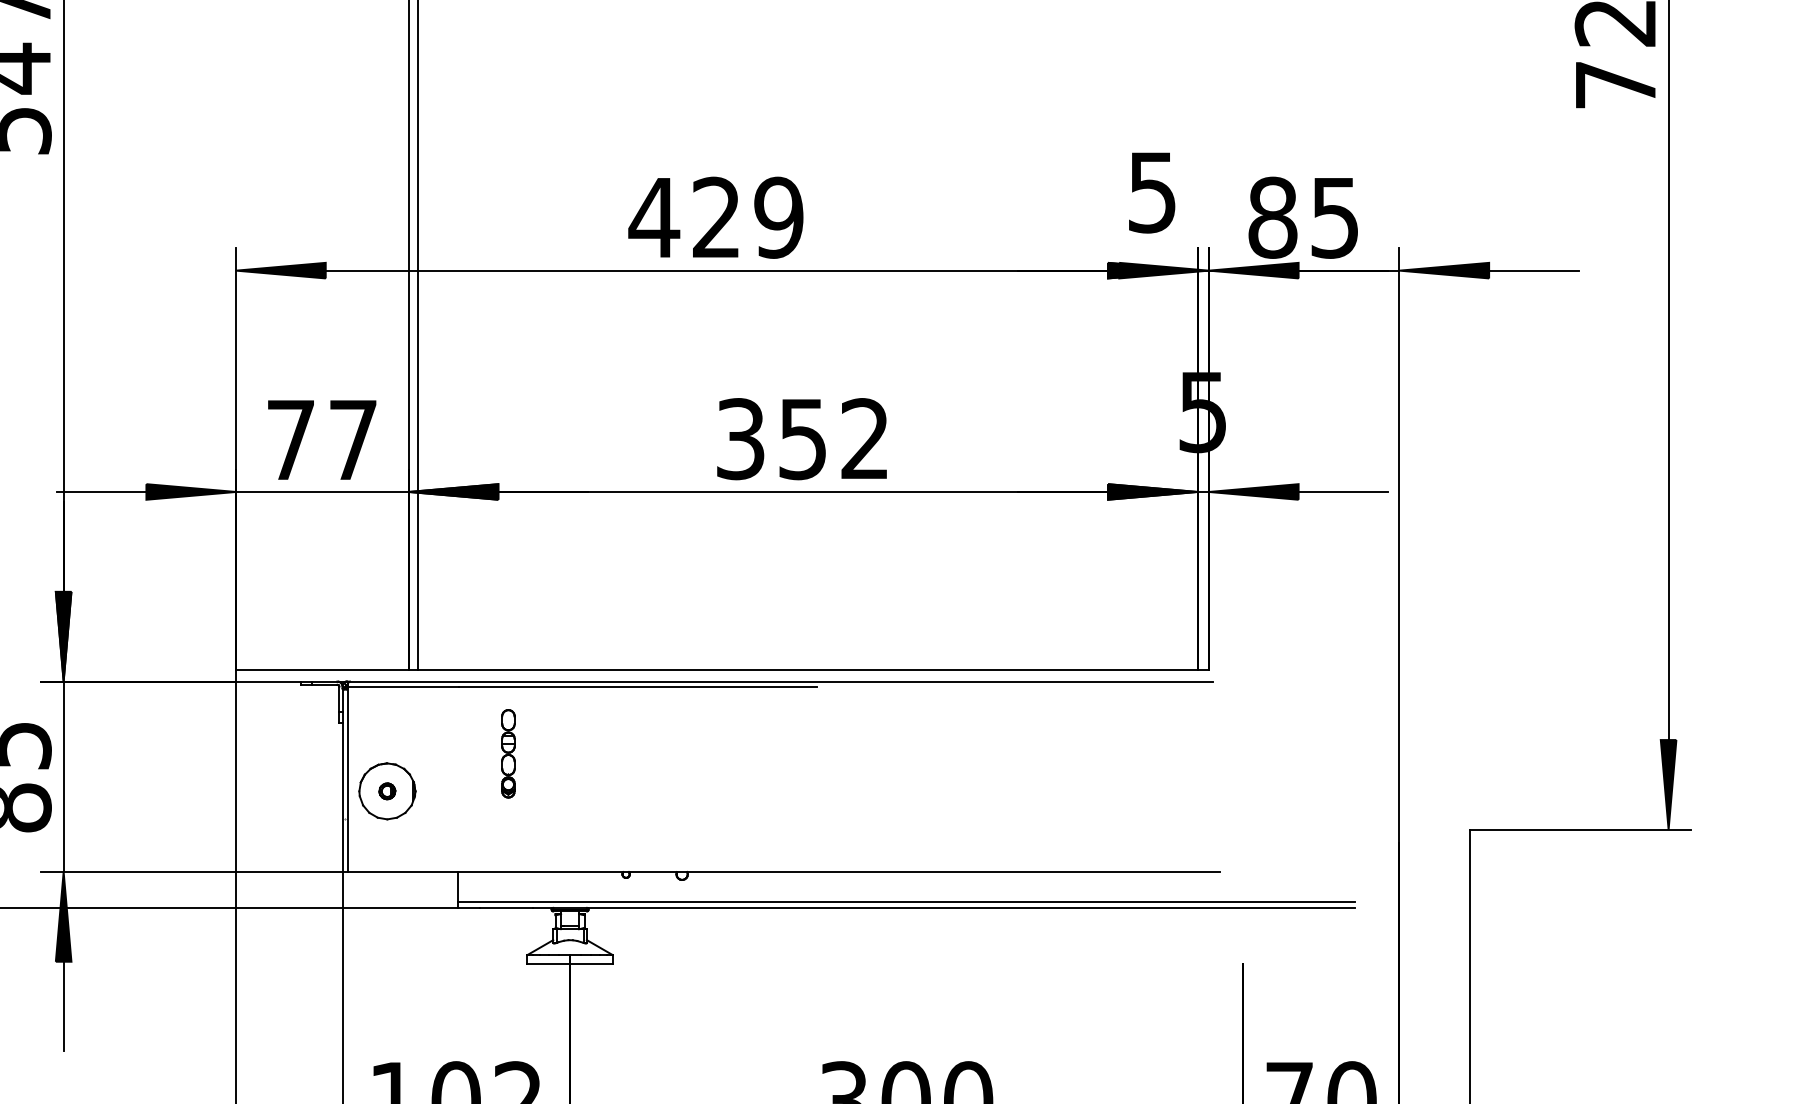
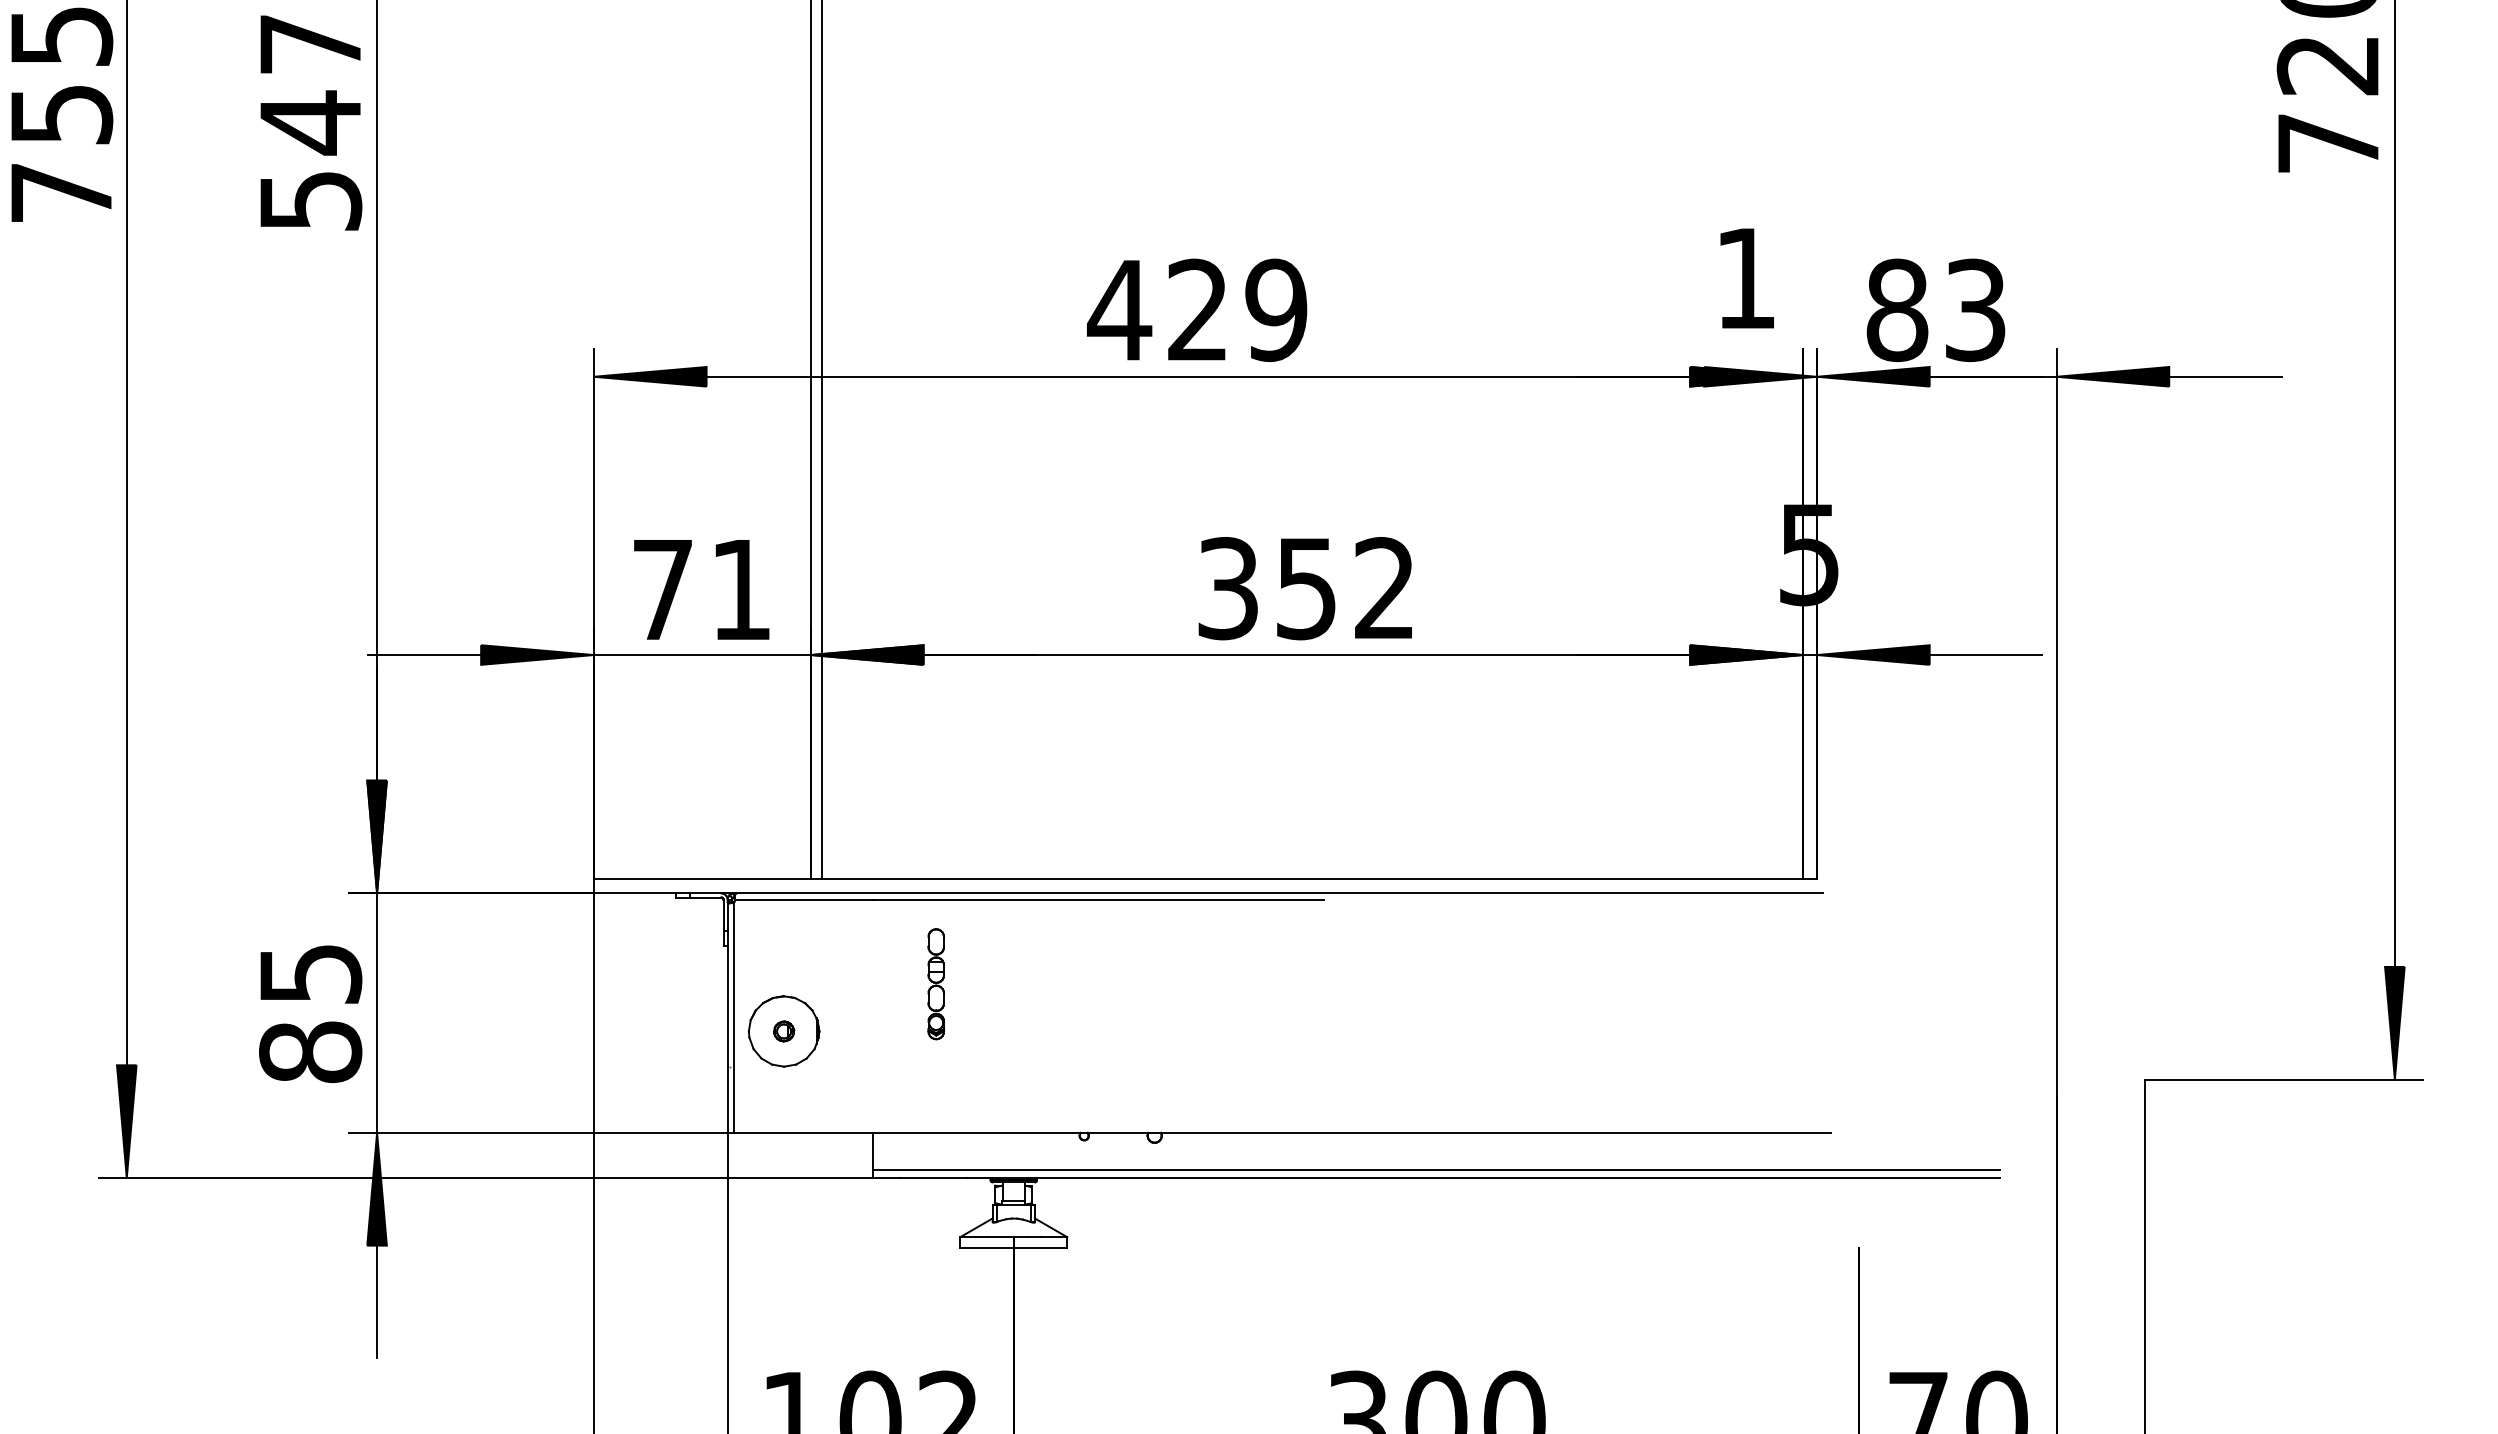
text: (1152, 193) -> (1745, 279), 5 -> 1
text: (1335, 217) -> (1975, 309), 85 -> 83
text: (353, 439) -> (741, 589), 77 -> 71

